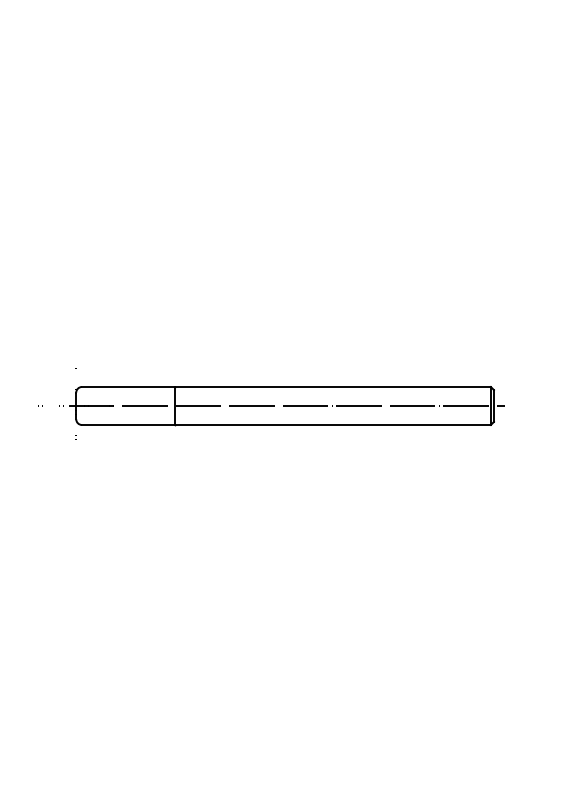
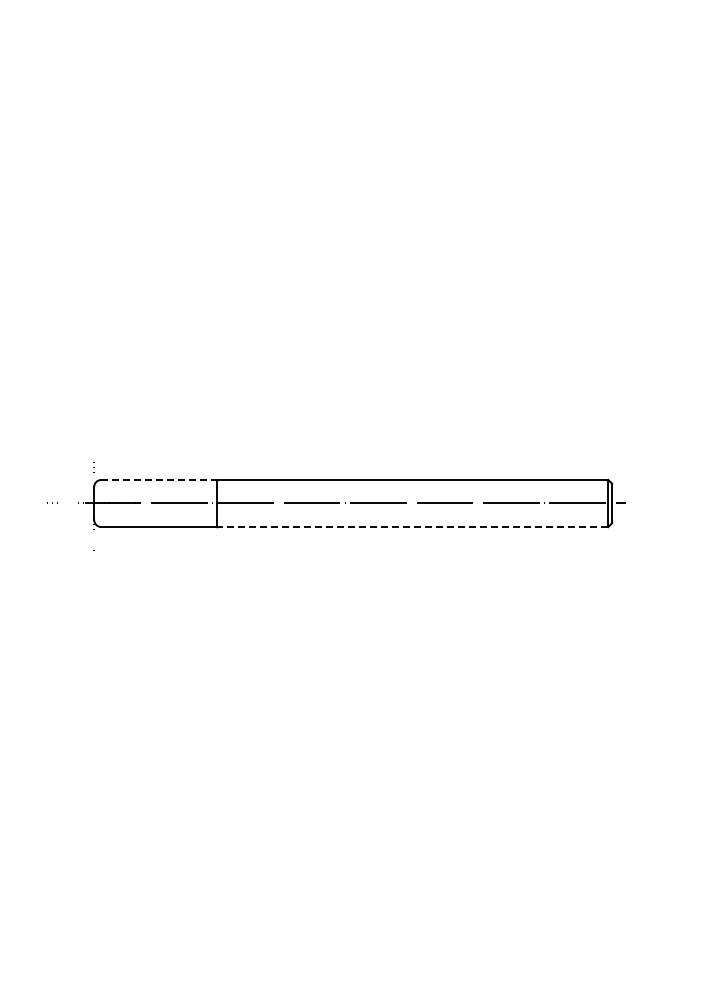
line: (128, 386) -> (158, 479), solid -> dashed
line: (332, 425) -> (412, 527), solid -> dashed

